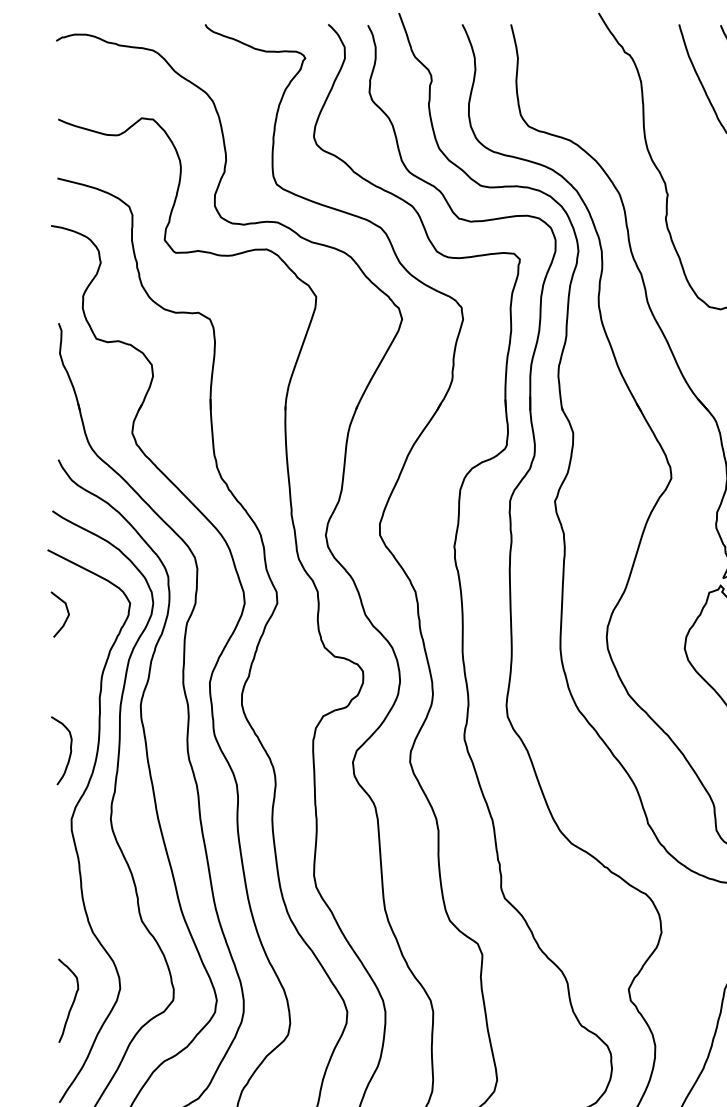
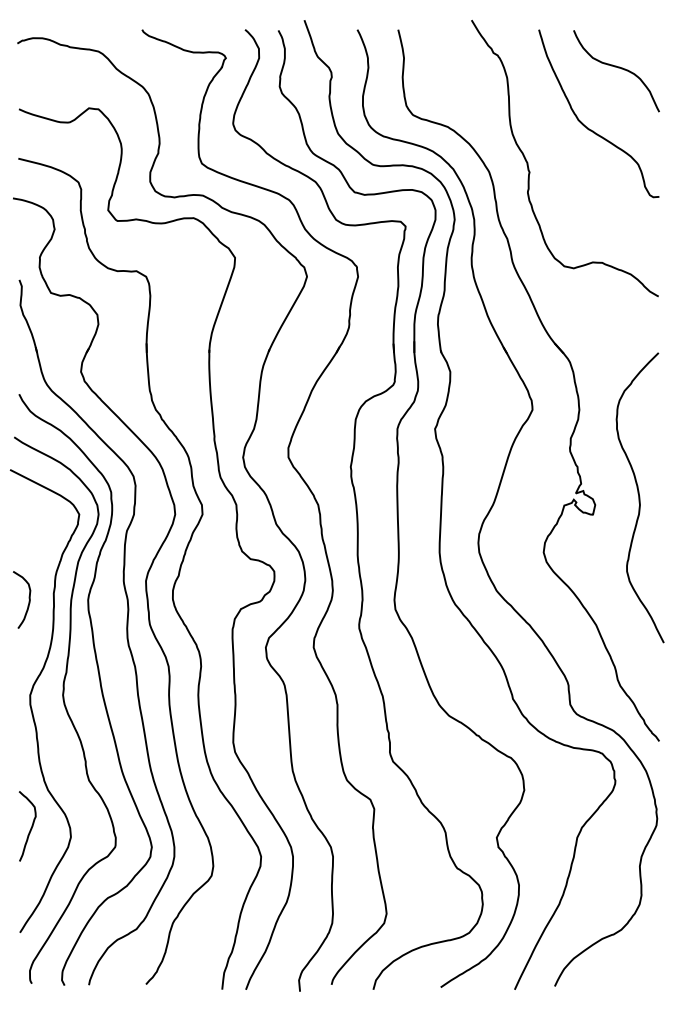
line: (65, 617) -> (25, 526), removed
curve: (69, 749) -> (28, 598), moved
curve: (71, 1002) -> (30, 827), moved

